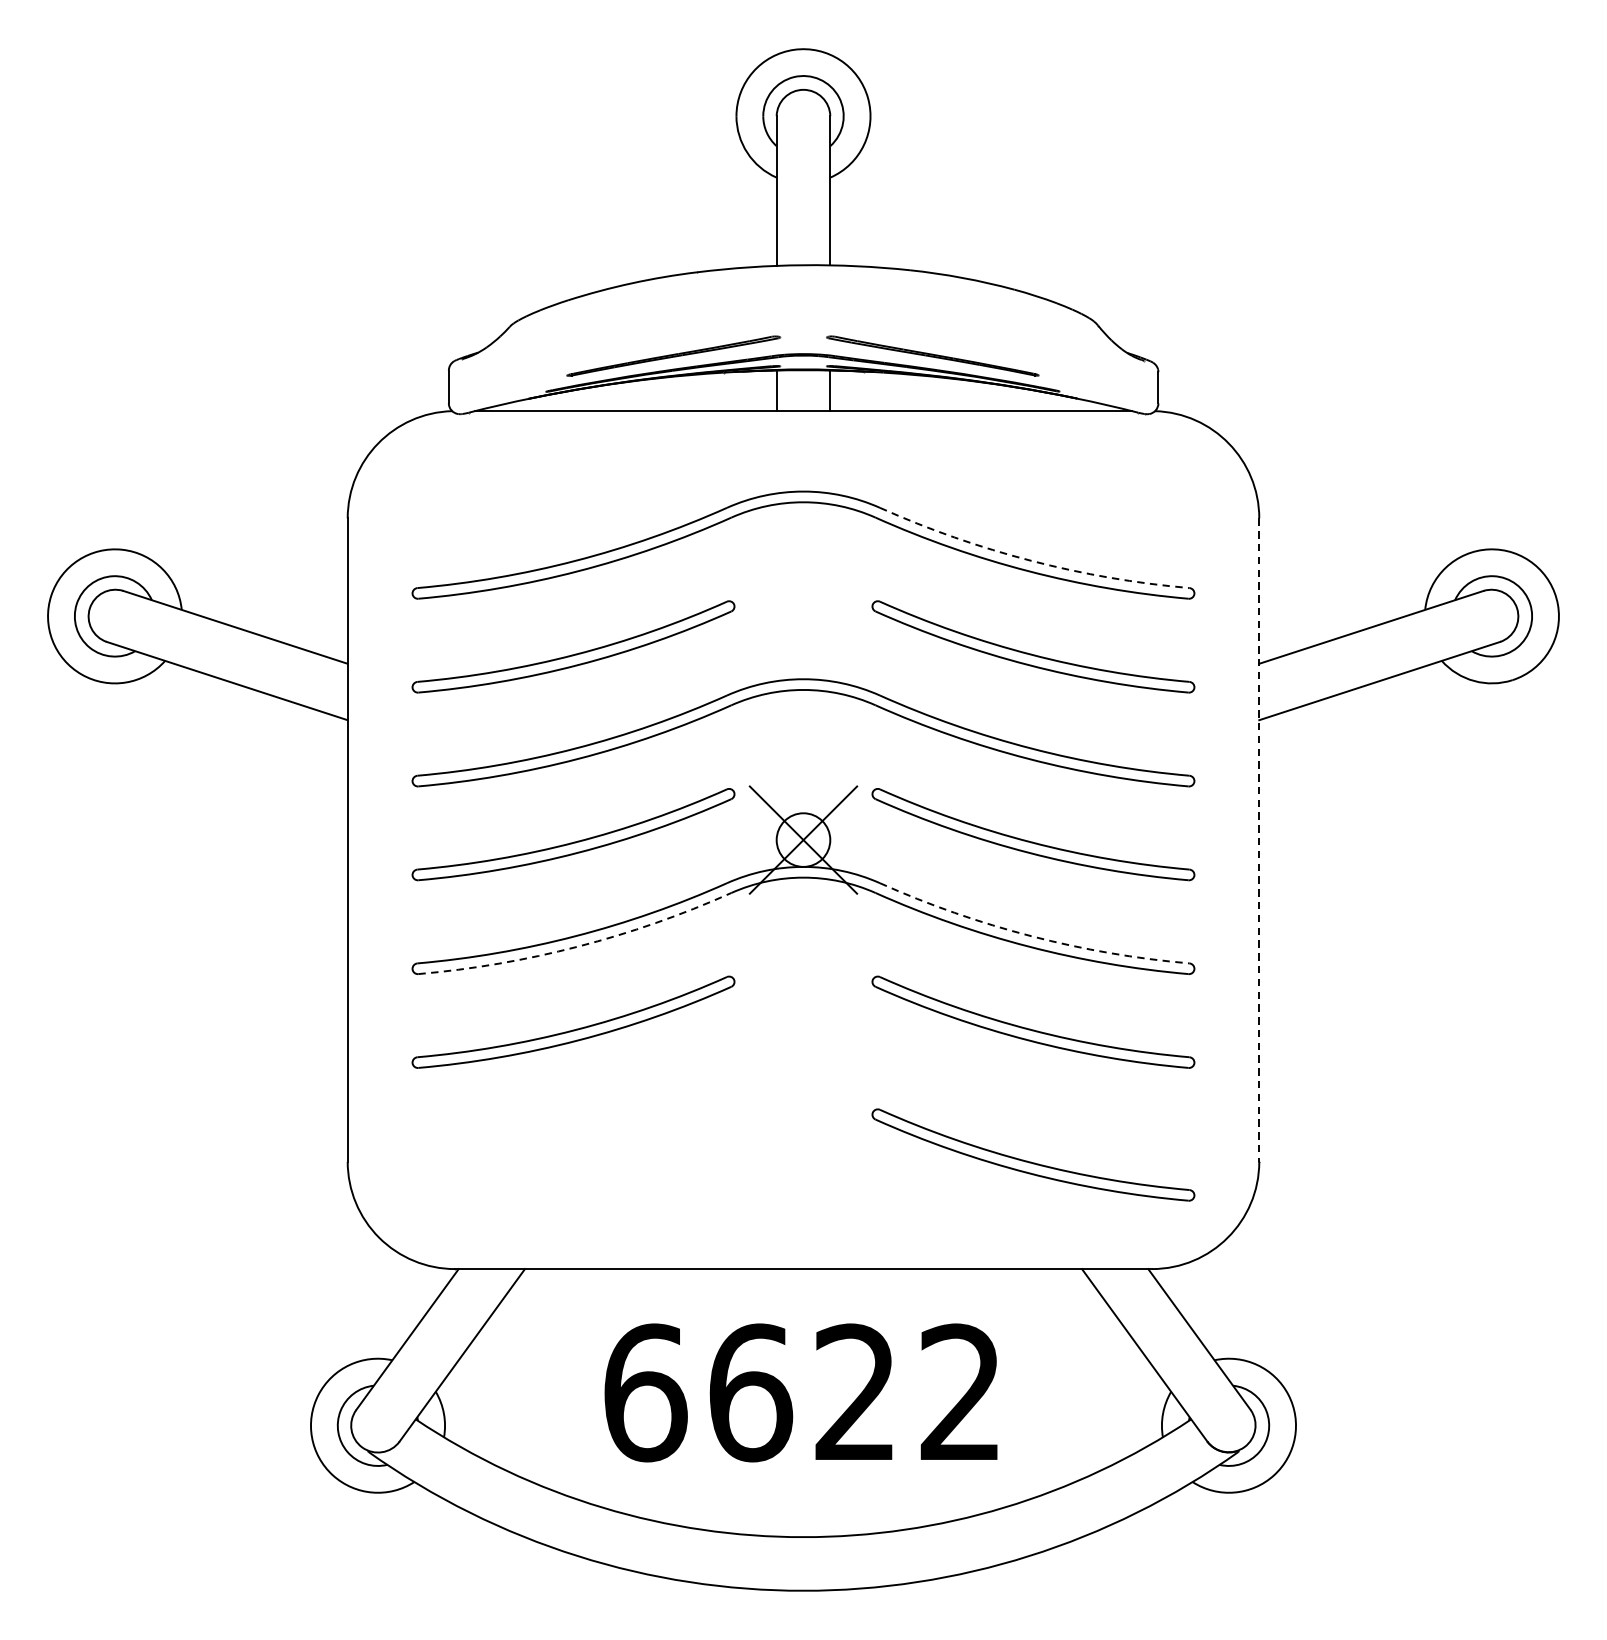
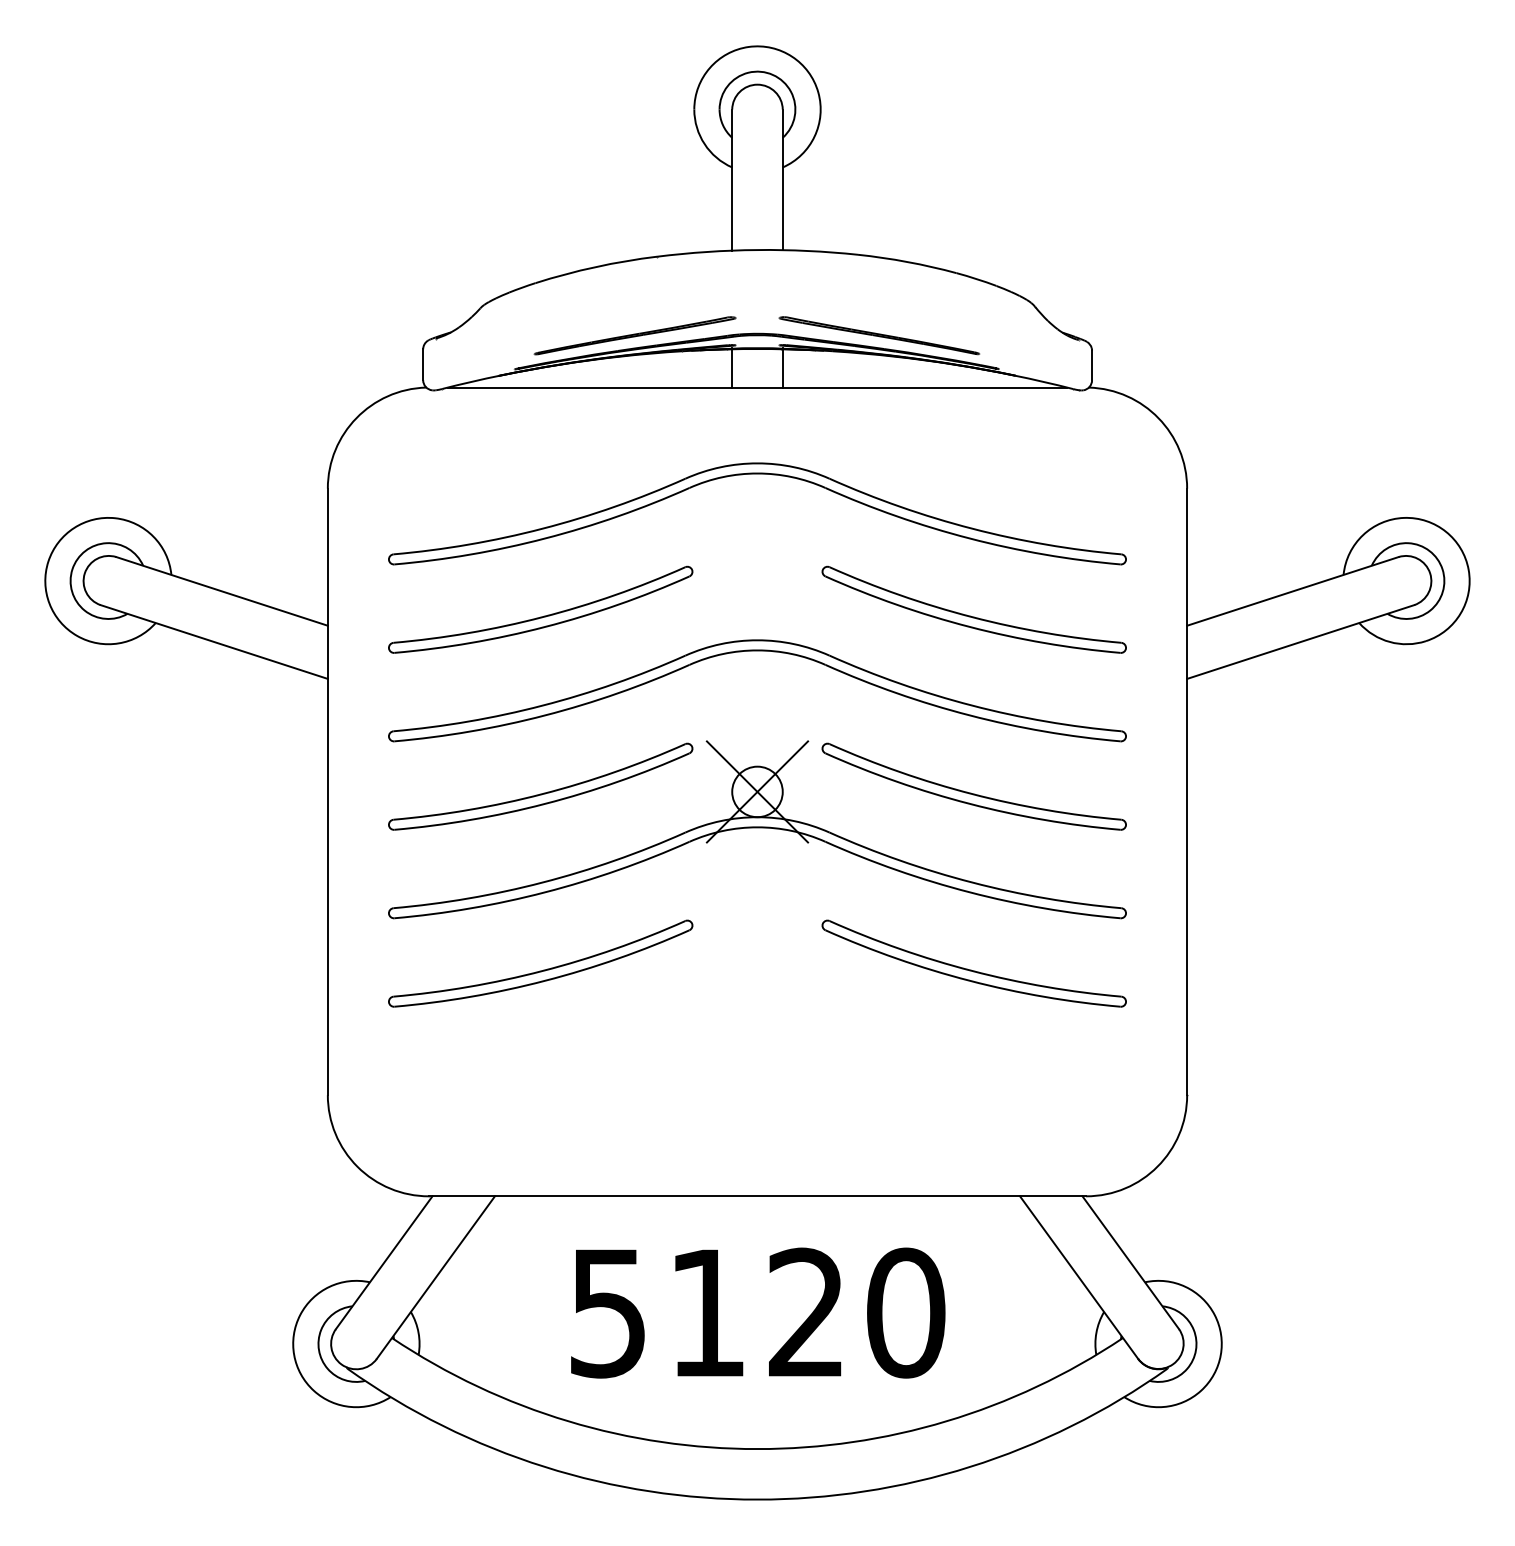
arc: (1031, 560) -> (972, 528), dashed -> solid
line: (1259, 840) -> (1187, 792), dashed -> solid
arc: (1031, 936) -> (972, 882), dashed -> solid
arc: (578, 946) -> (545, 892), dashed -> solid
part: (1029, 1161) -> (970, 1094), removed
text: (803, 1392) -> (757, 1312), 6622 -> 5120

